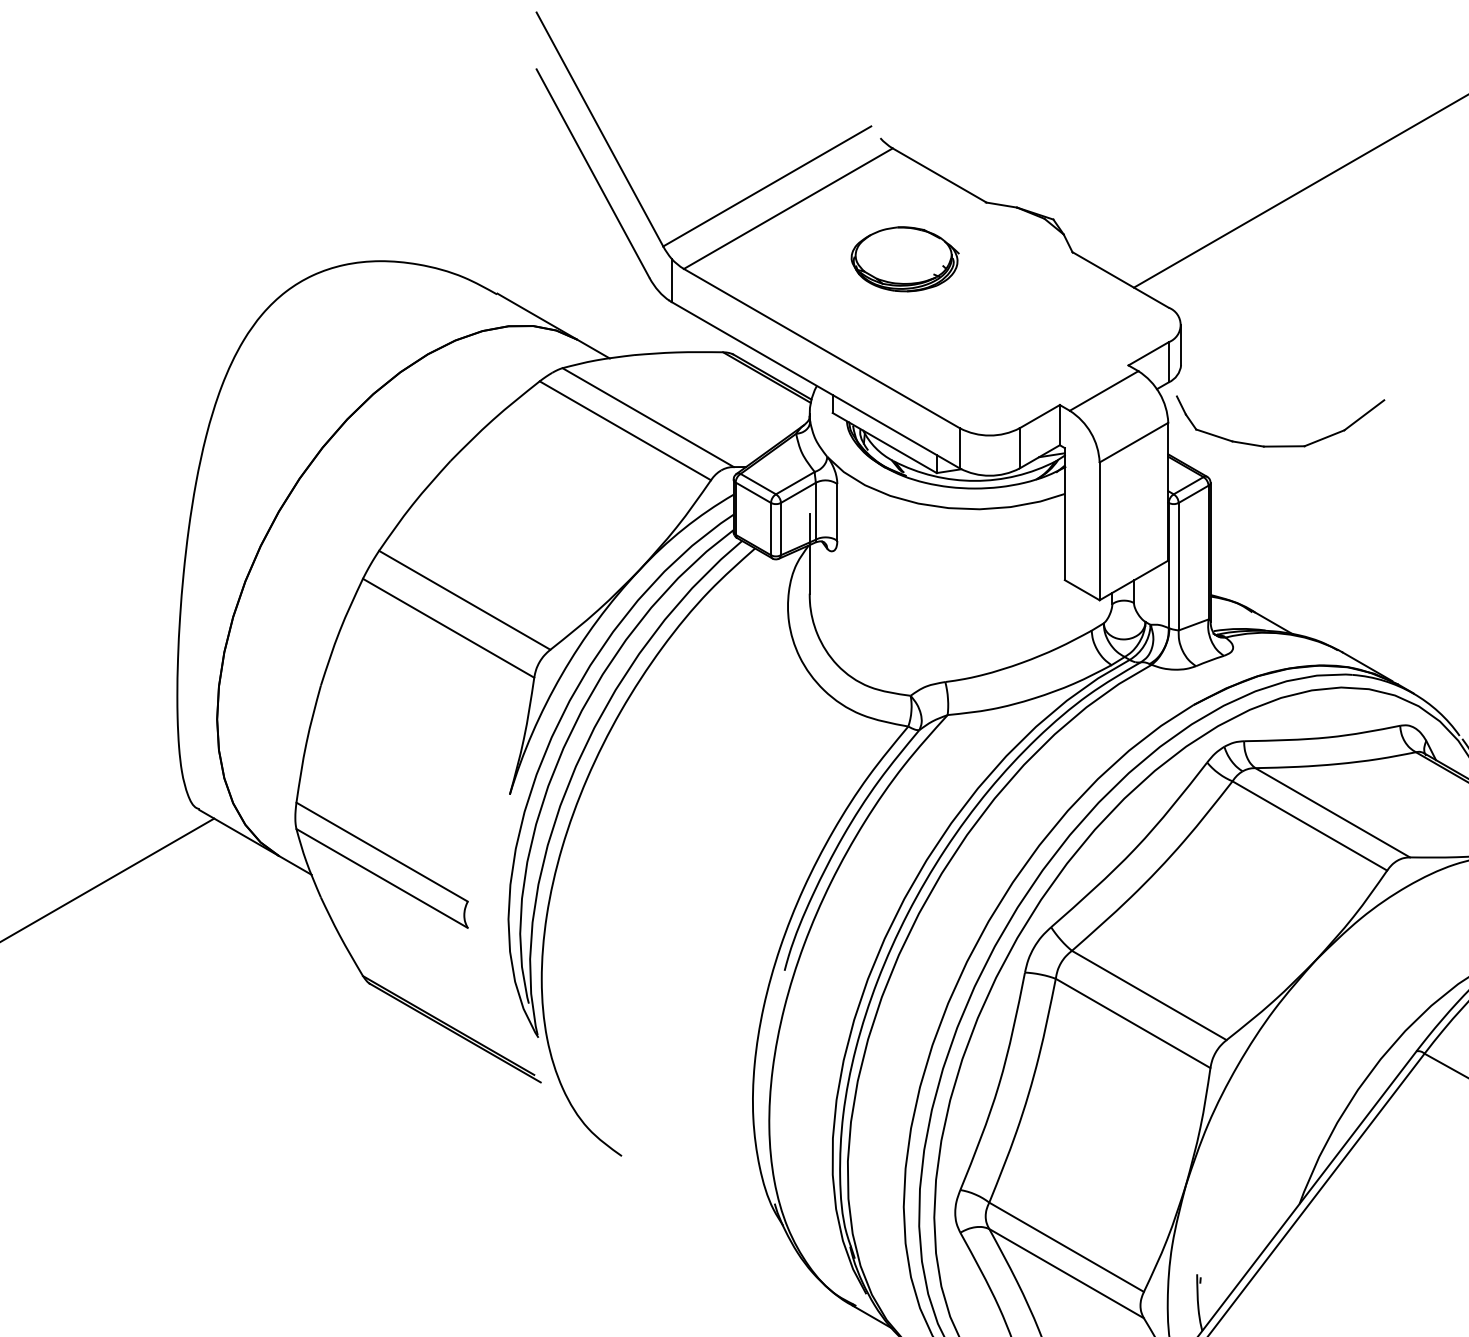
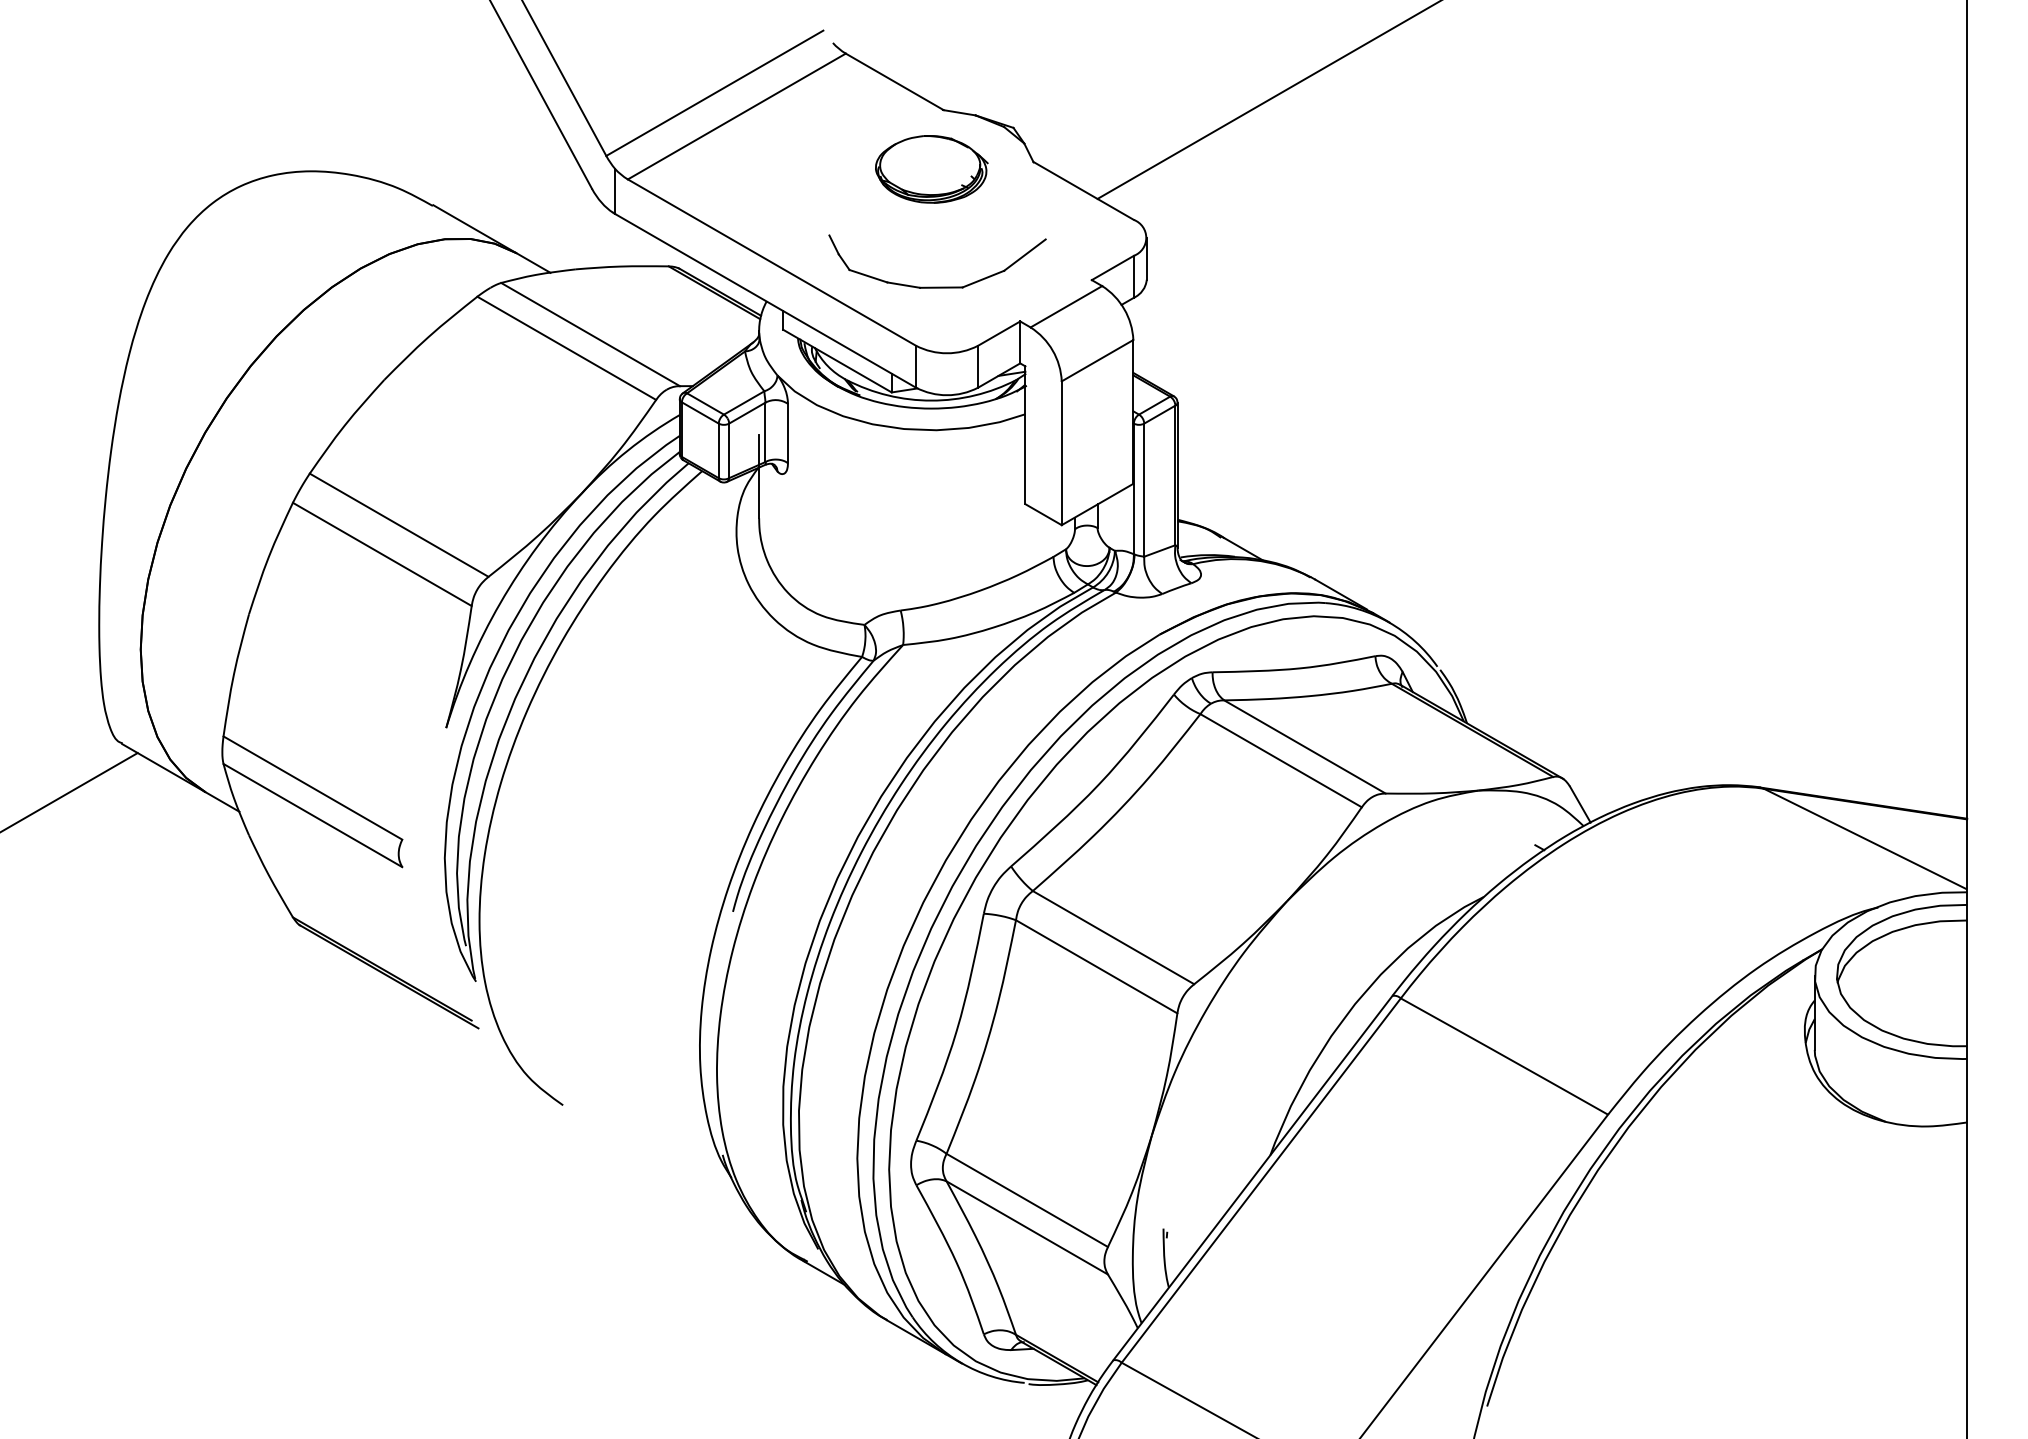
part: (904, 259) -> (931, 169), moved
part: (1280, 445) -> (937, 286), moved

